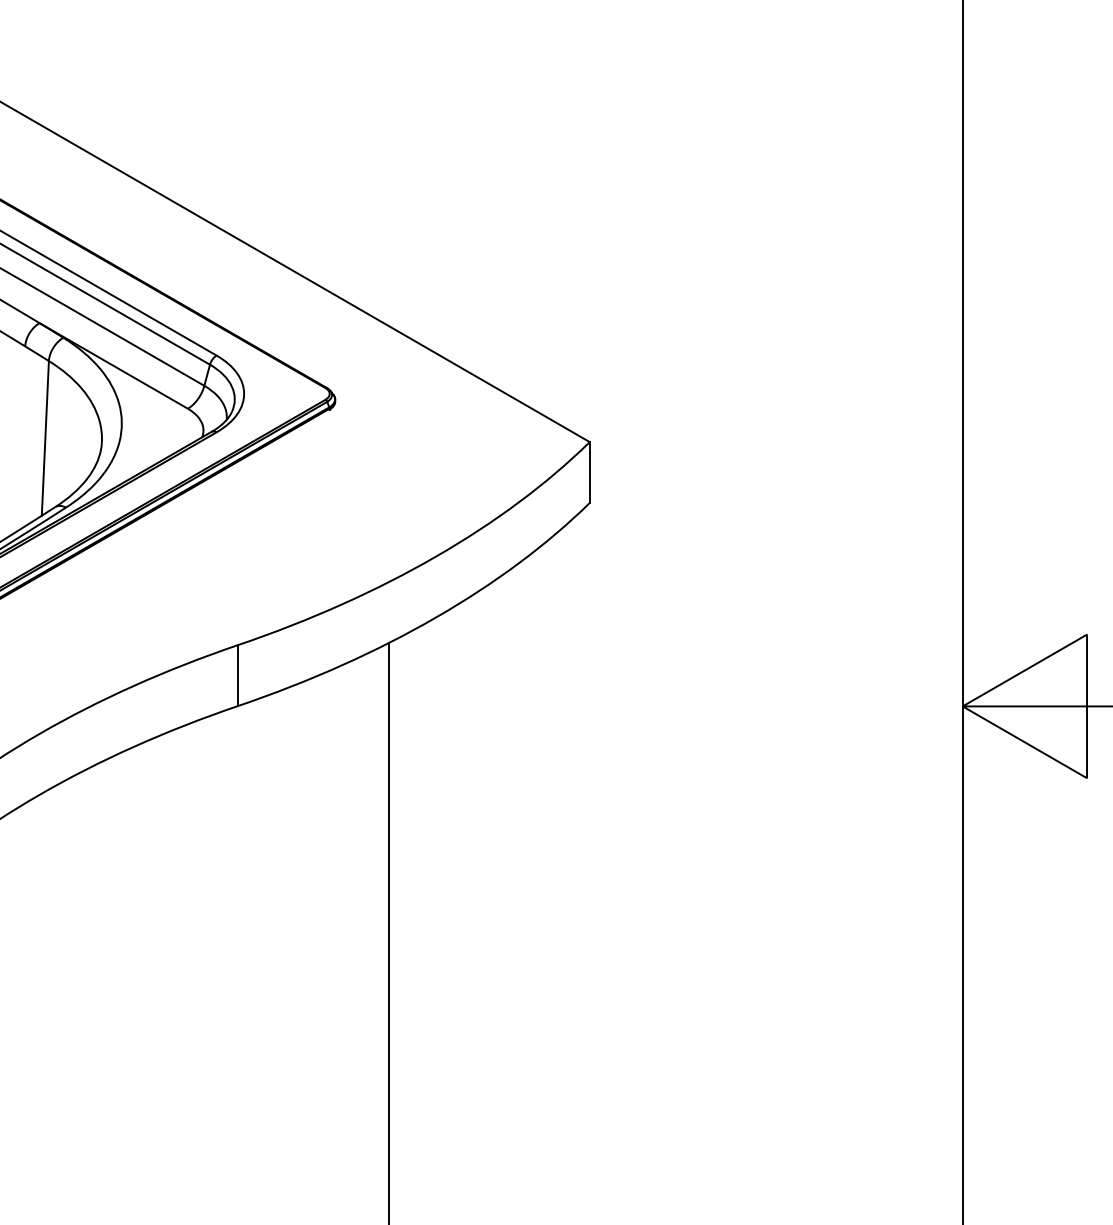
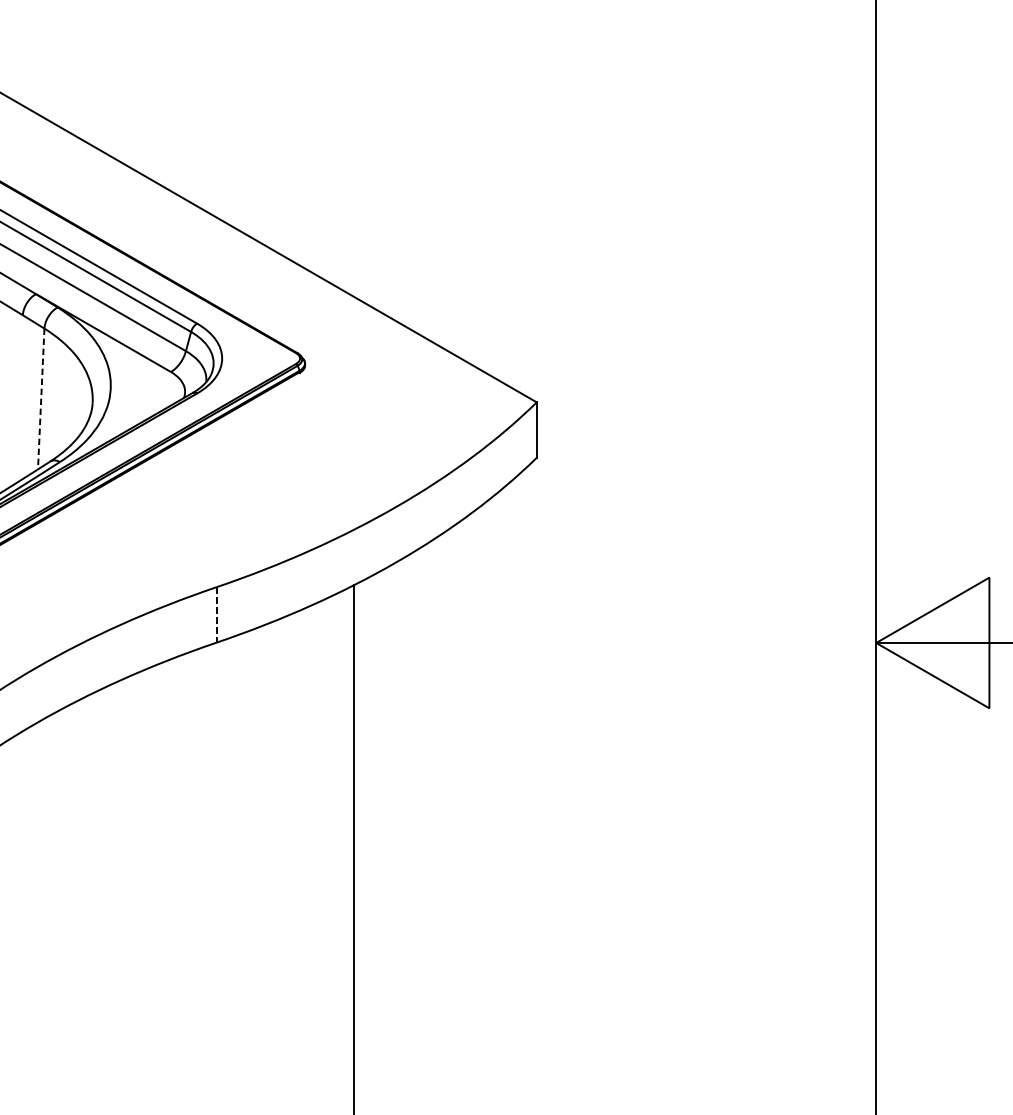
line: (45, 438) -> (41, 399), solid -> dashed
line: (238, 676) -> (217, 615), solid -> dashed

